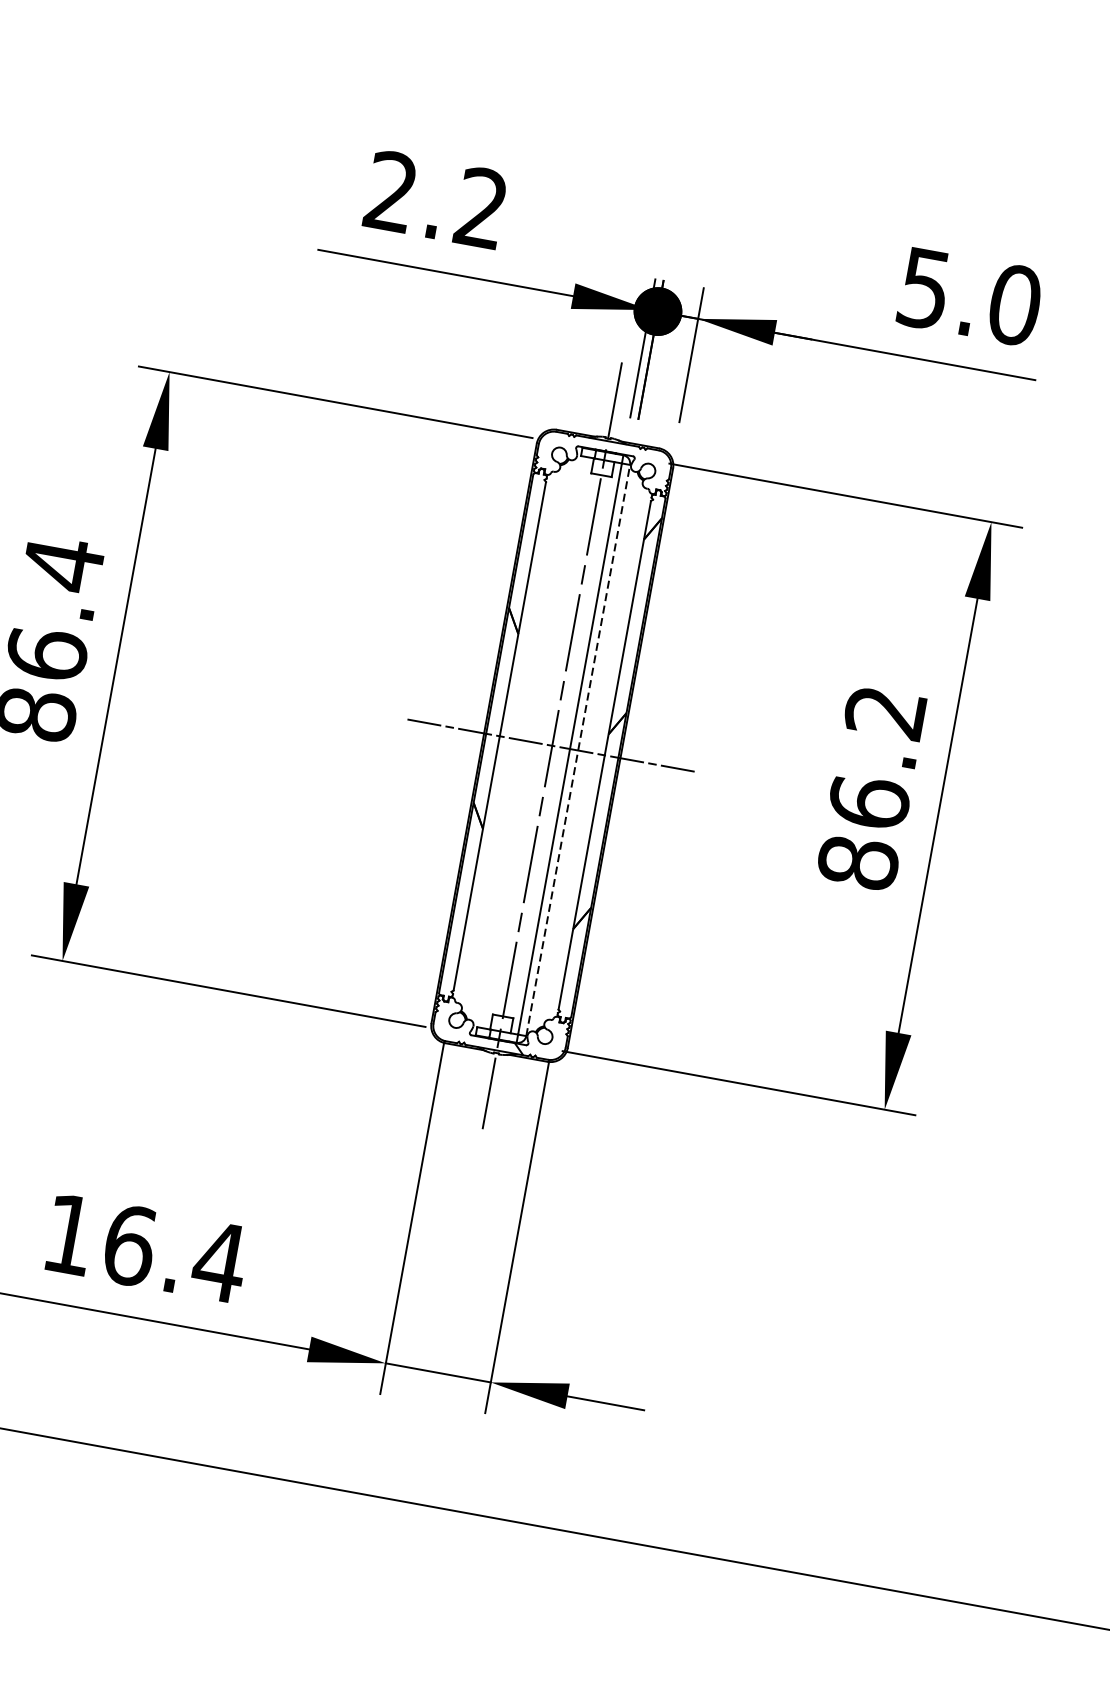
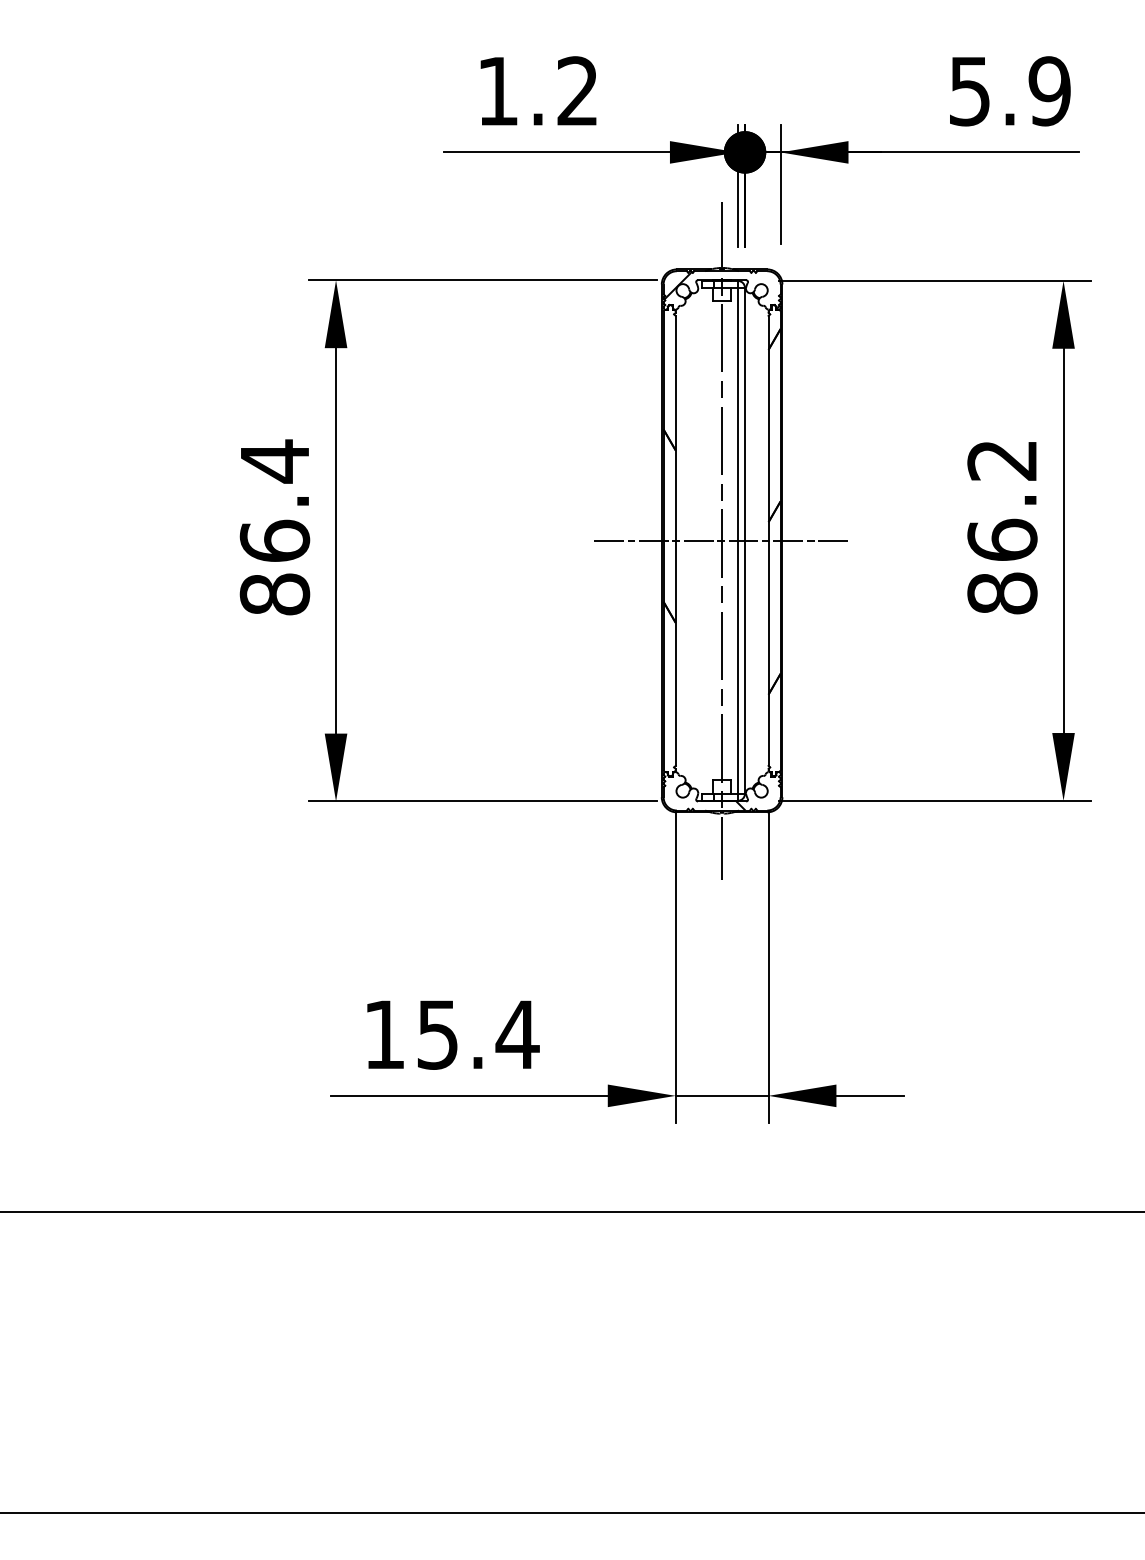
text: (390, 190) -> (497, 90), 2.2 -> 1.2
text: (1014, 305) -> (1049, 91), 5.0 -> 5.9
hatch: (603, 461) -> (721, 289), added
line: (578, 750) -> (745, 540), dashed -> solid
text: (130, 1245) -> (438, 1034), 16.4 -> 15.4

